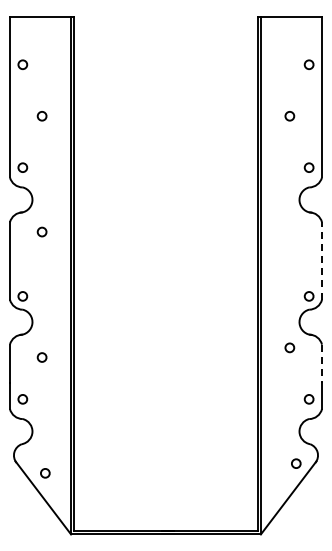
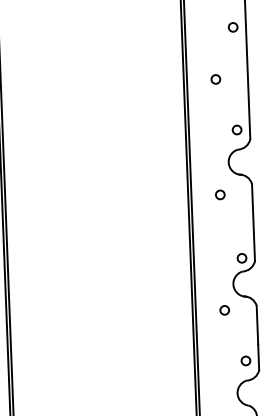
circle: (289, 231) -> (219, 194), added
line: (322, 261) -> (253, 223), dashed -> solid
line: (322, 364) -> (257, 325), dashed -> solid

